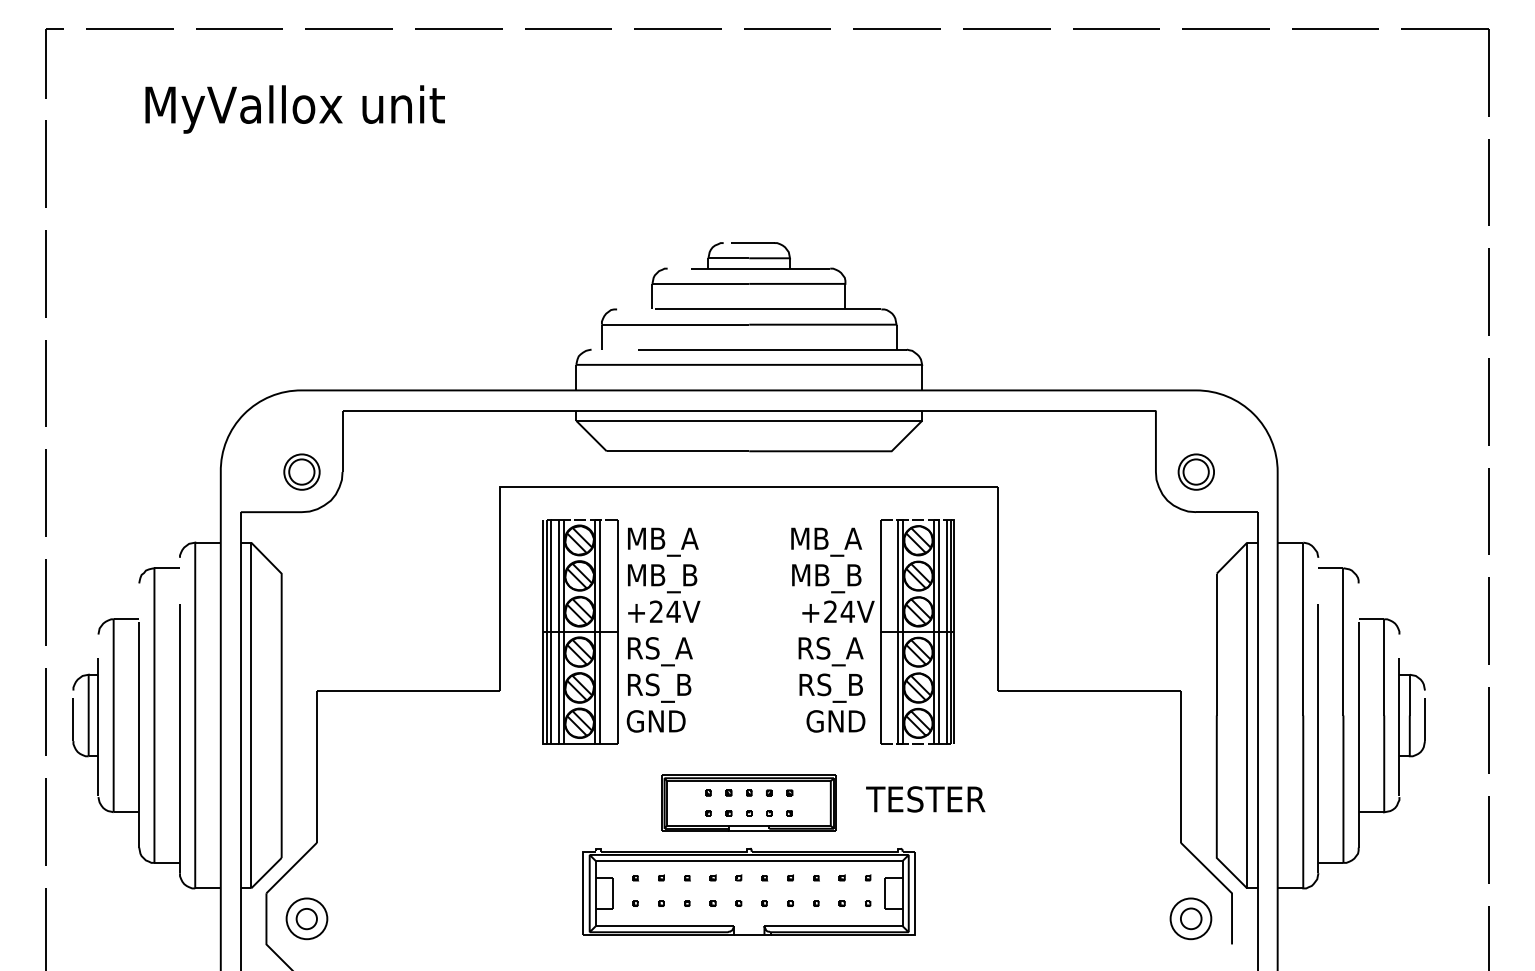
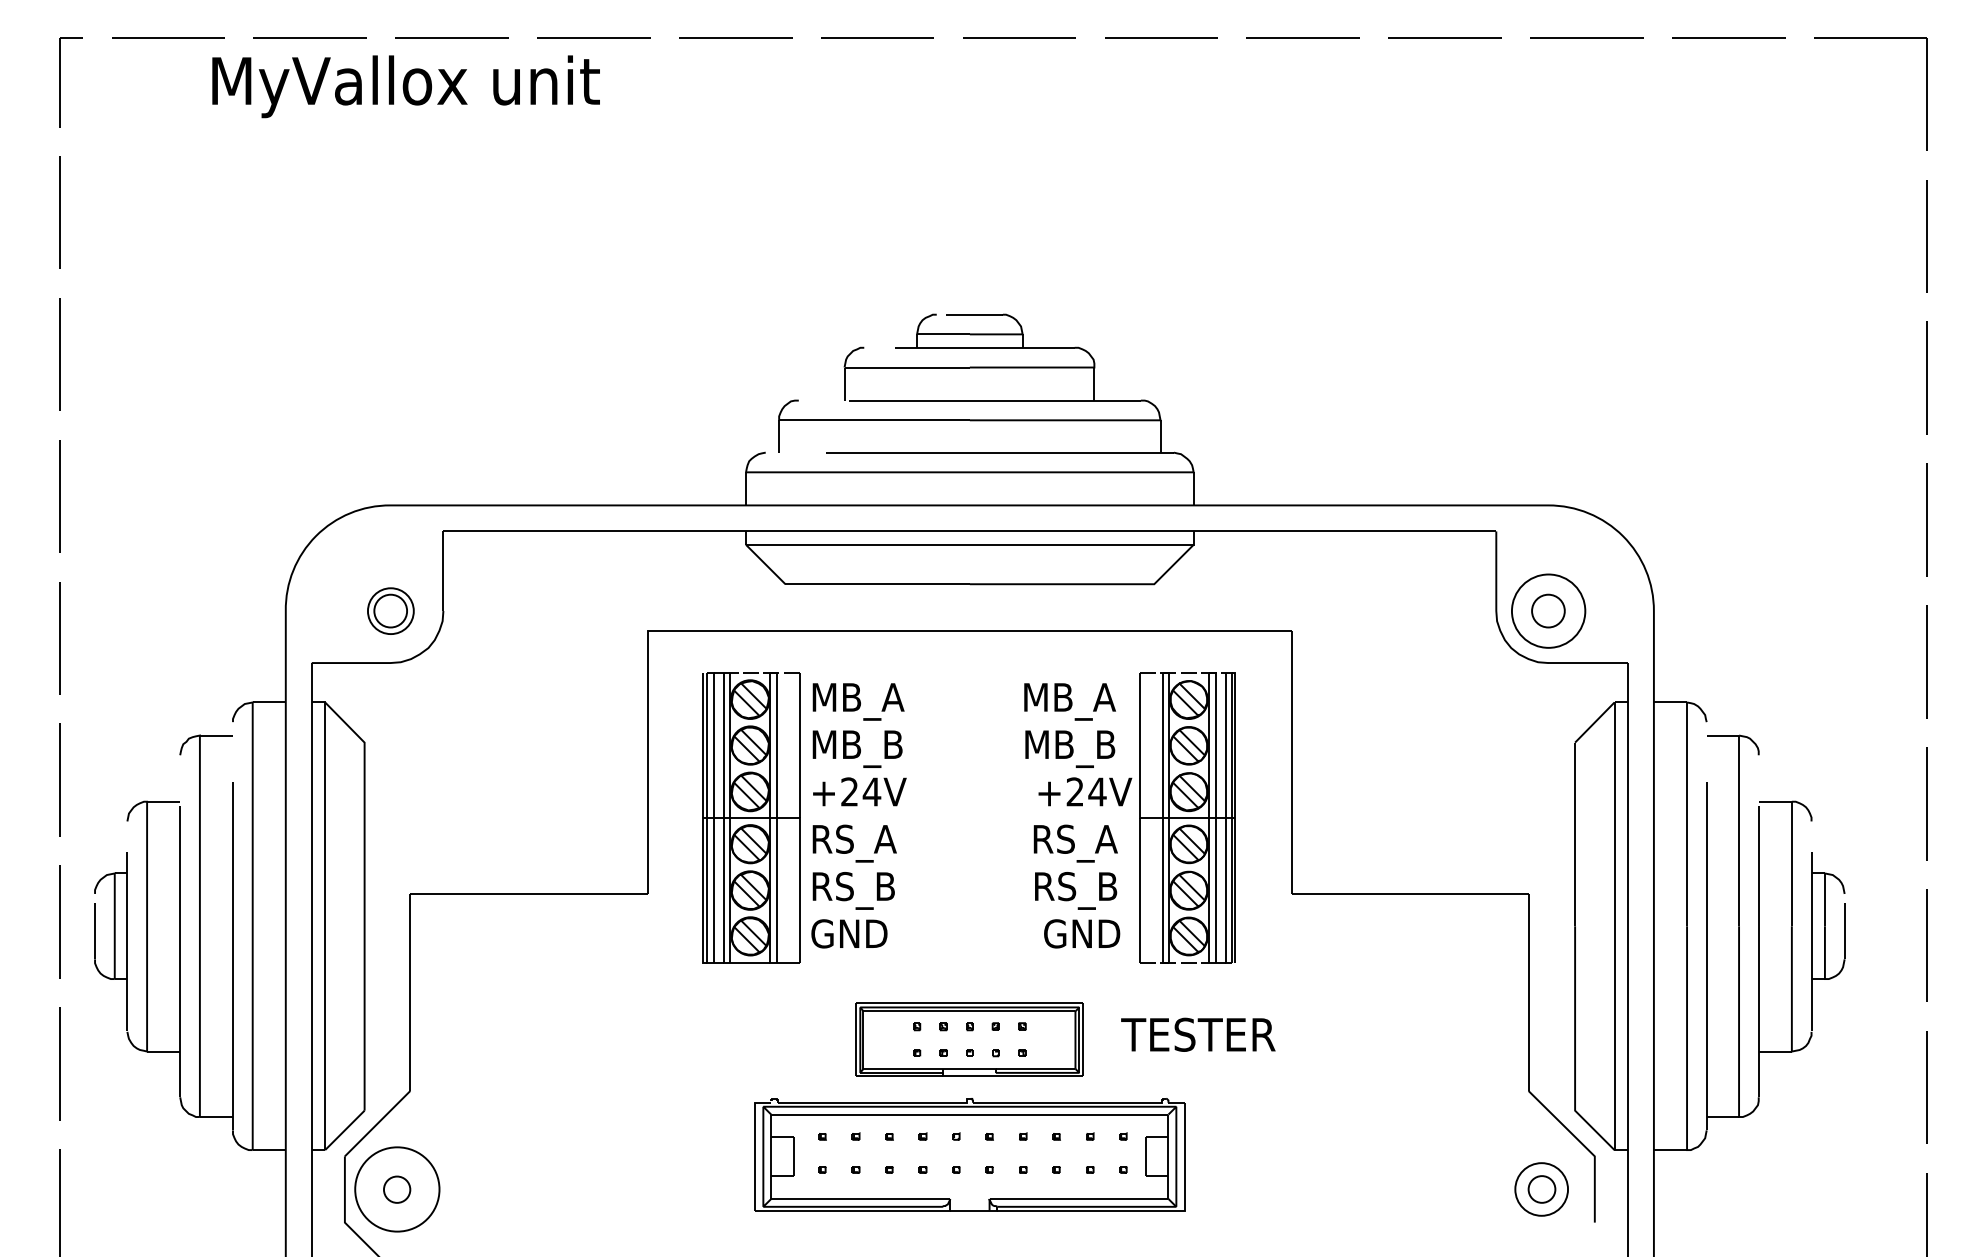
text: (294, 109) -> (405, 86), moved
circle: (1196, 472) -> (1548, 611), size x1.6
circle: (307, 918) -> (397, 1189), size x1.6

